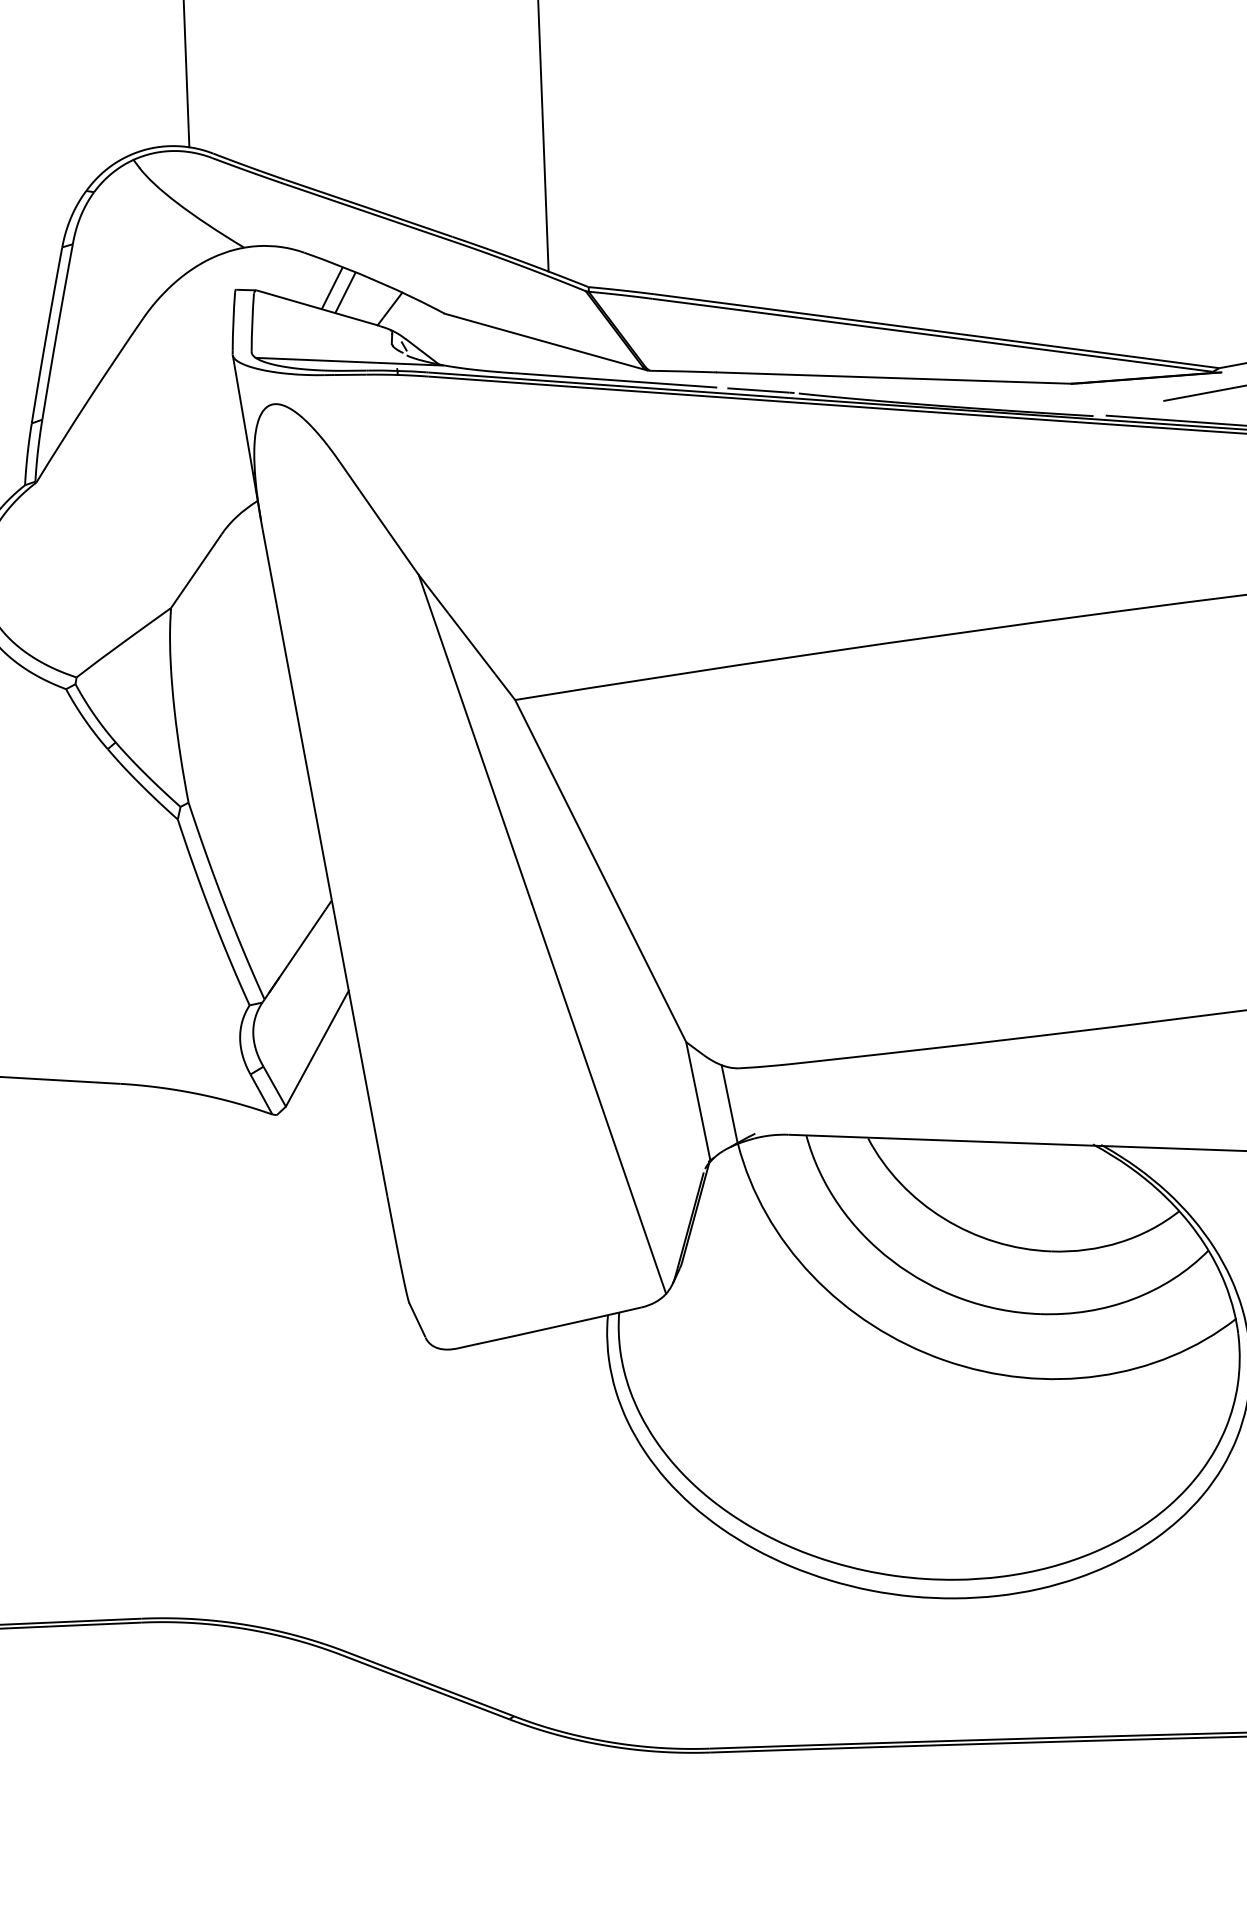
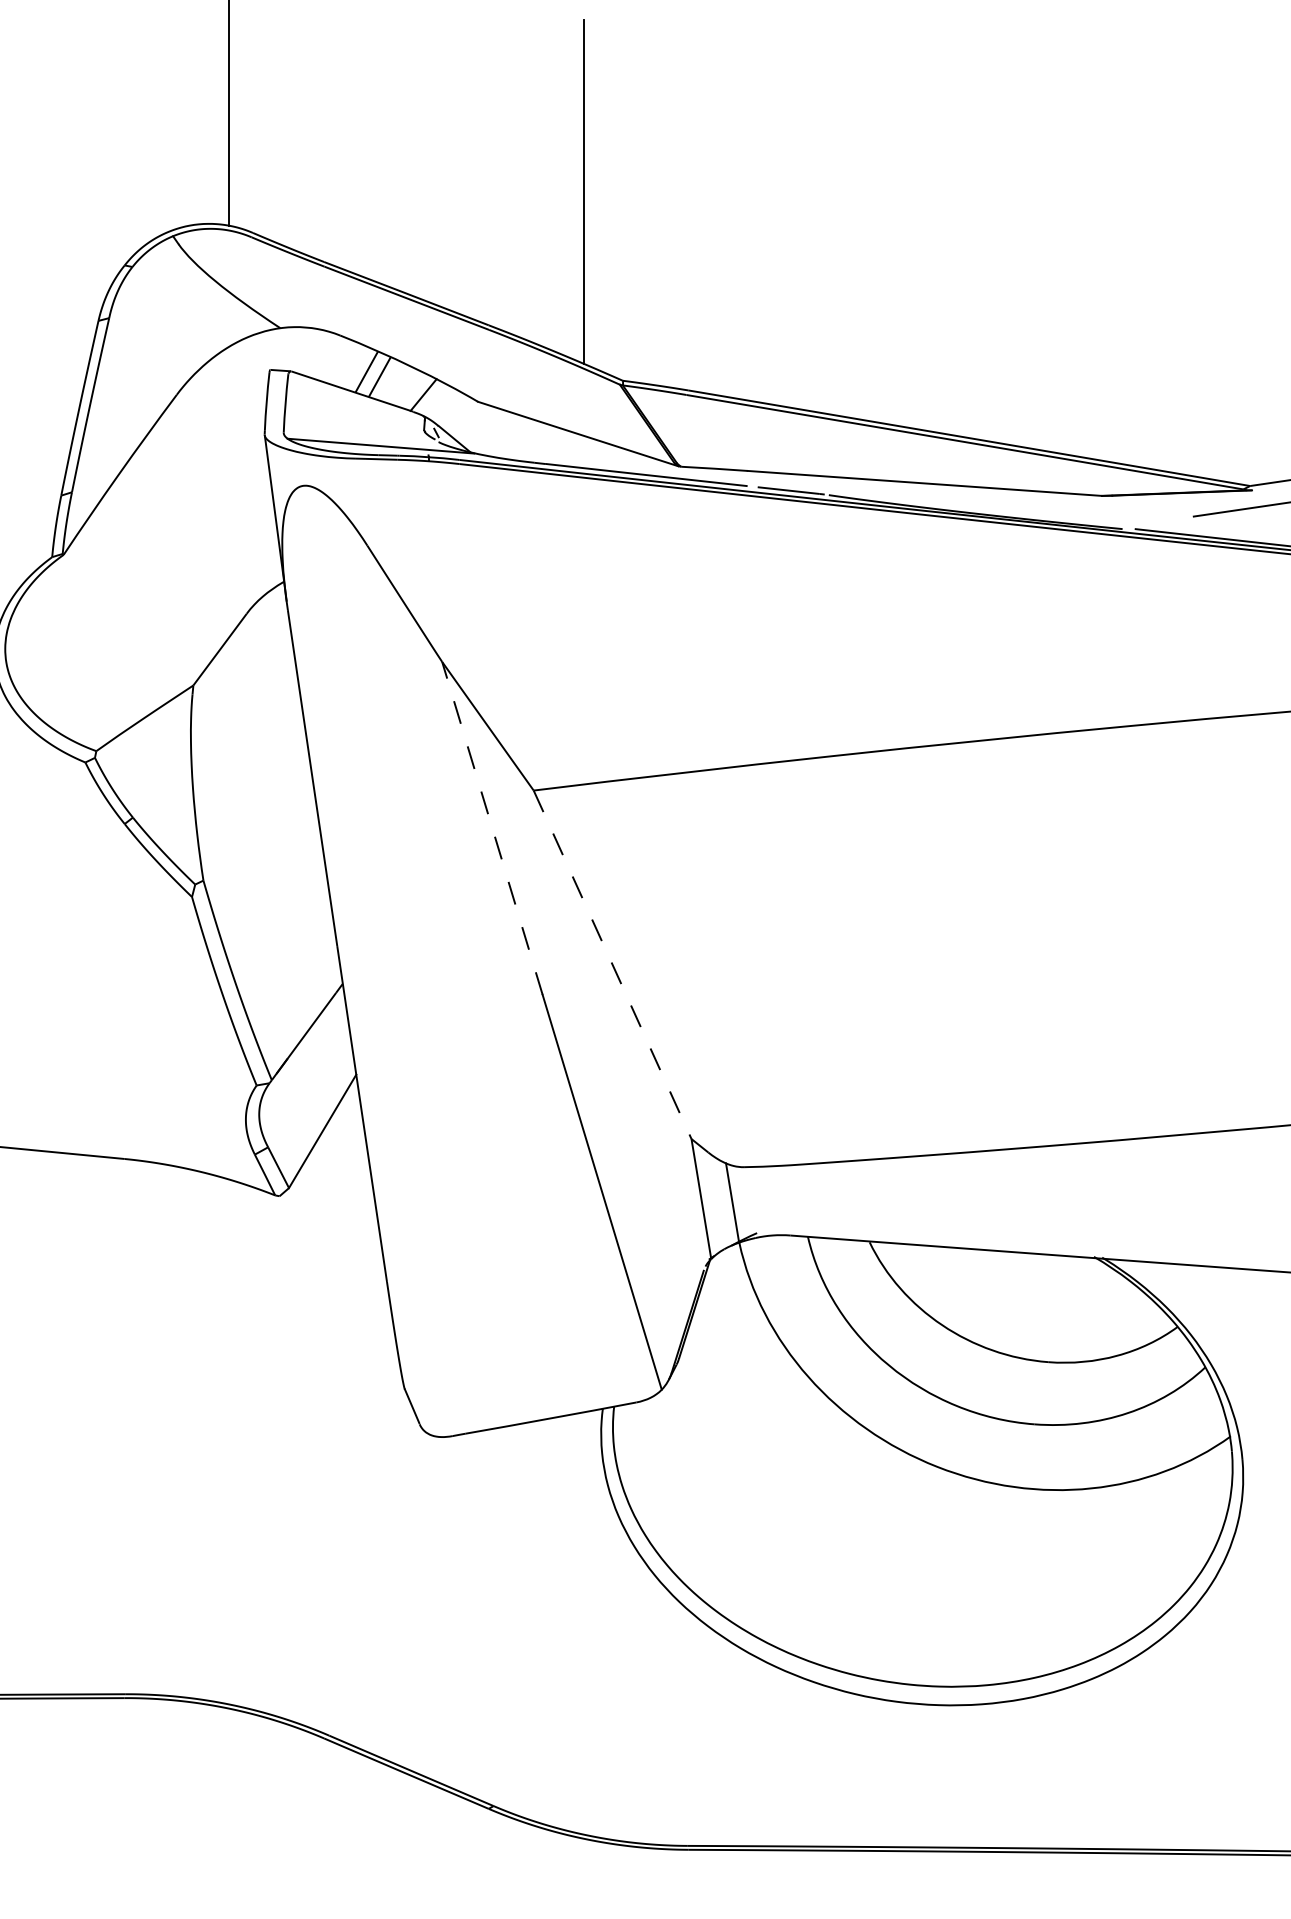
line: (475, 739) -> (492, 828), solid -> dashed
line: (600, 871) -> (612, 965), solid -> dashed

